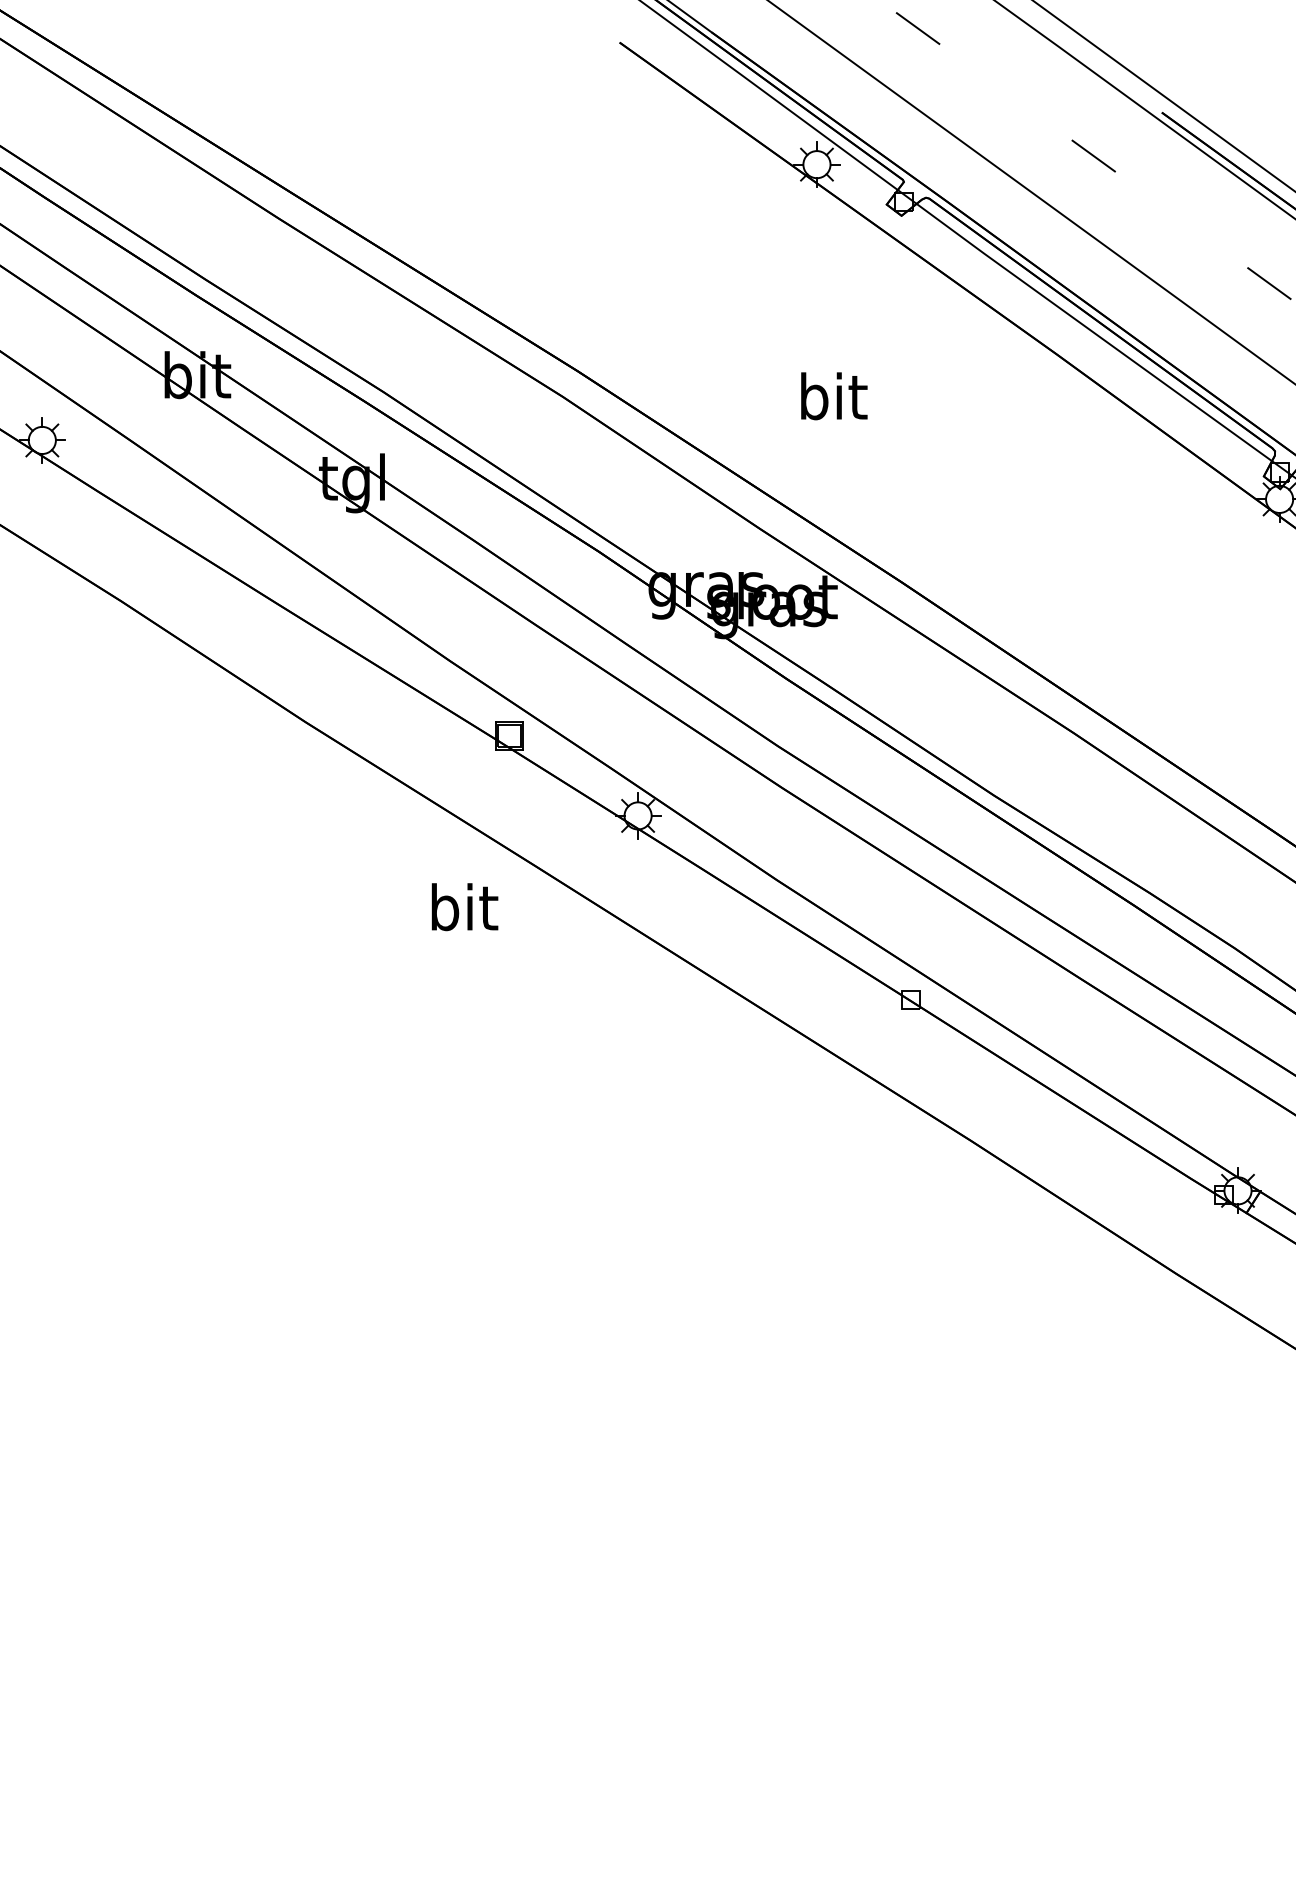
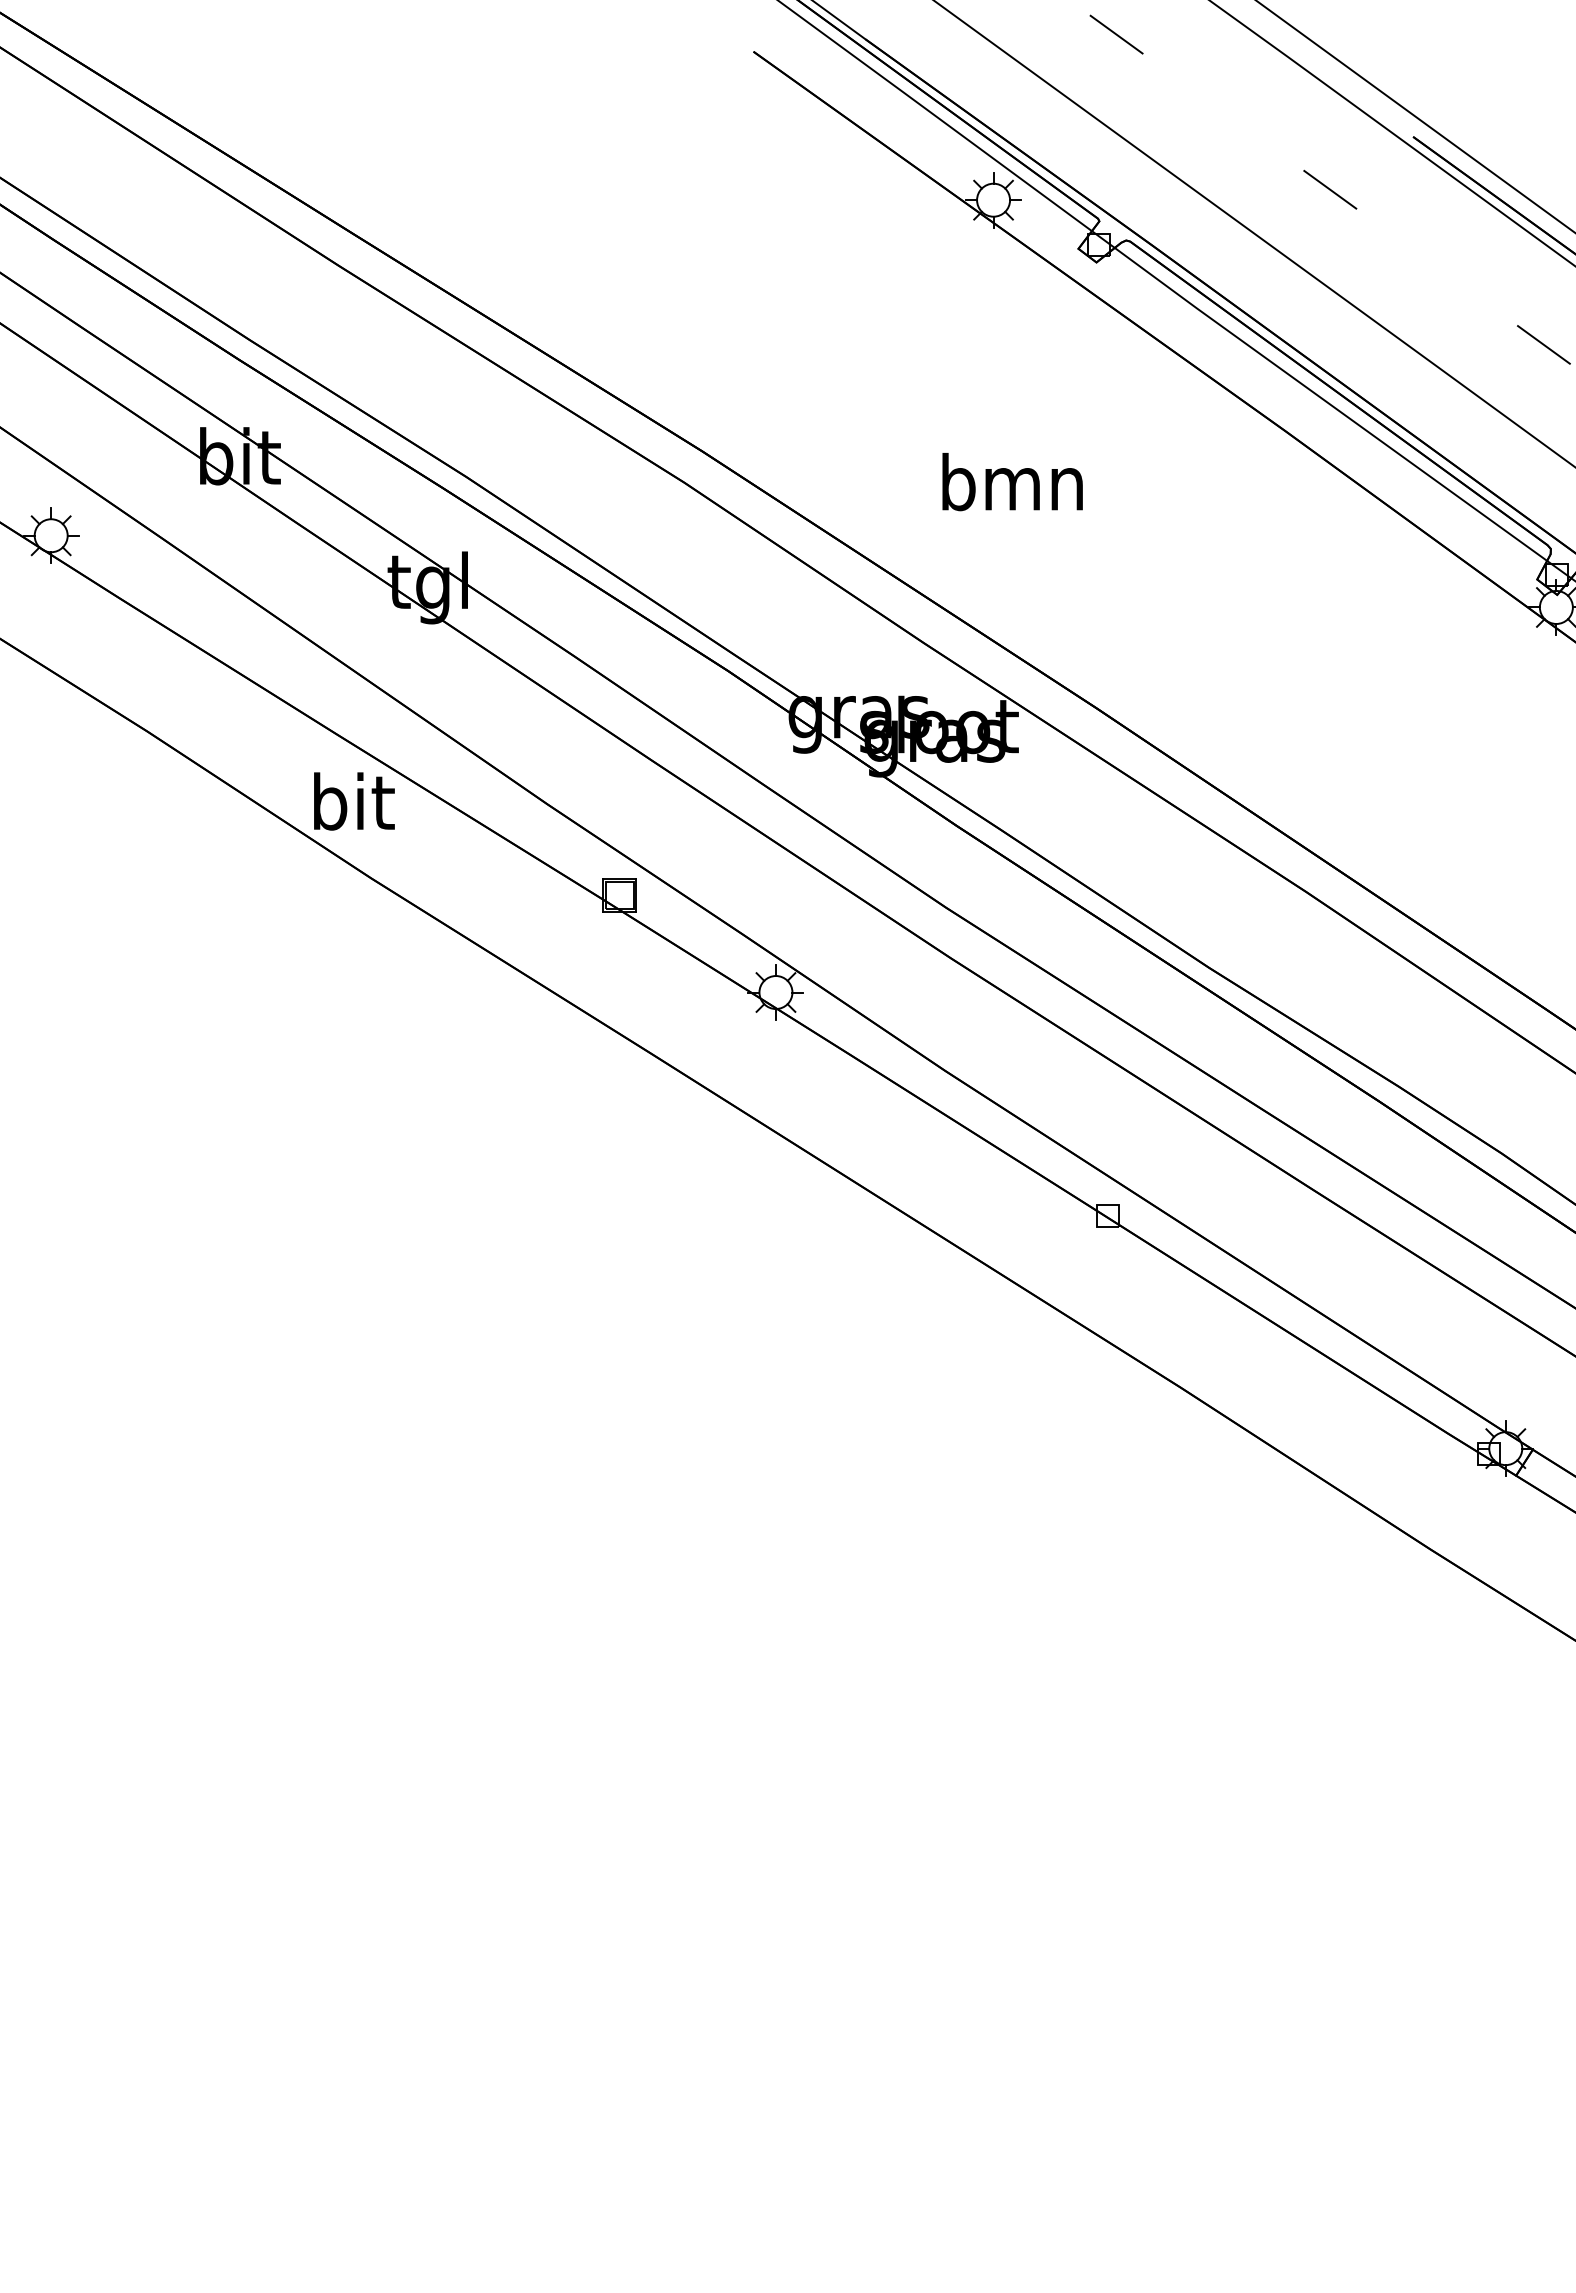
text: (832, 395) -> (1012, 481), bit -> bmn
text: (465, 907) -> (354, 801), moved

